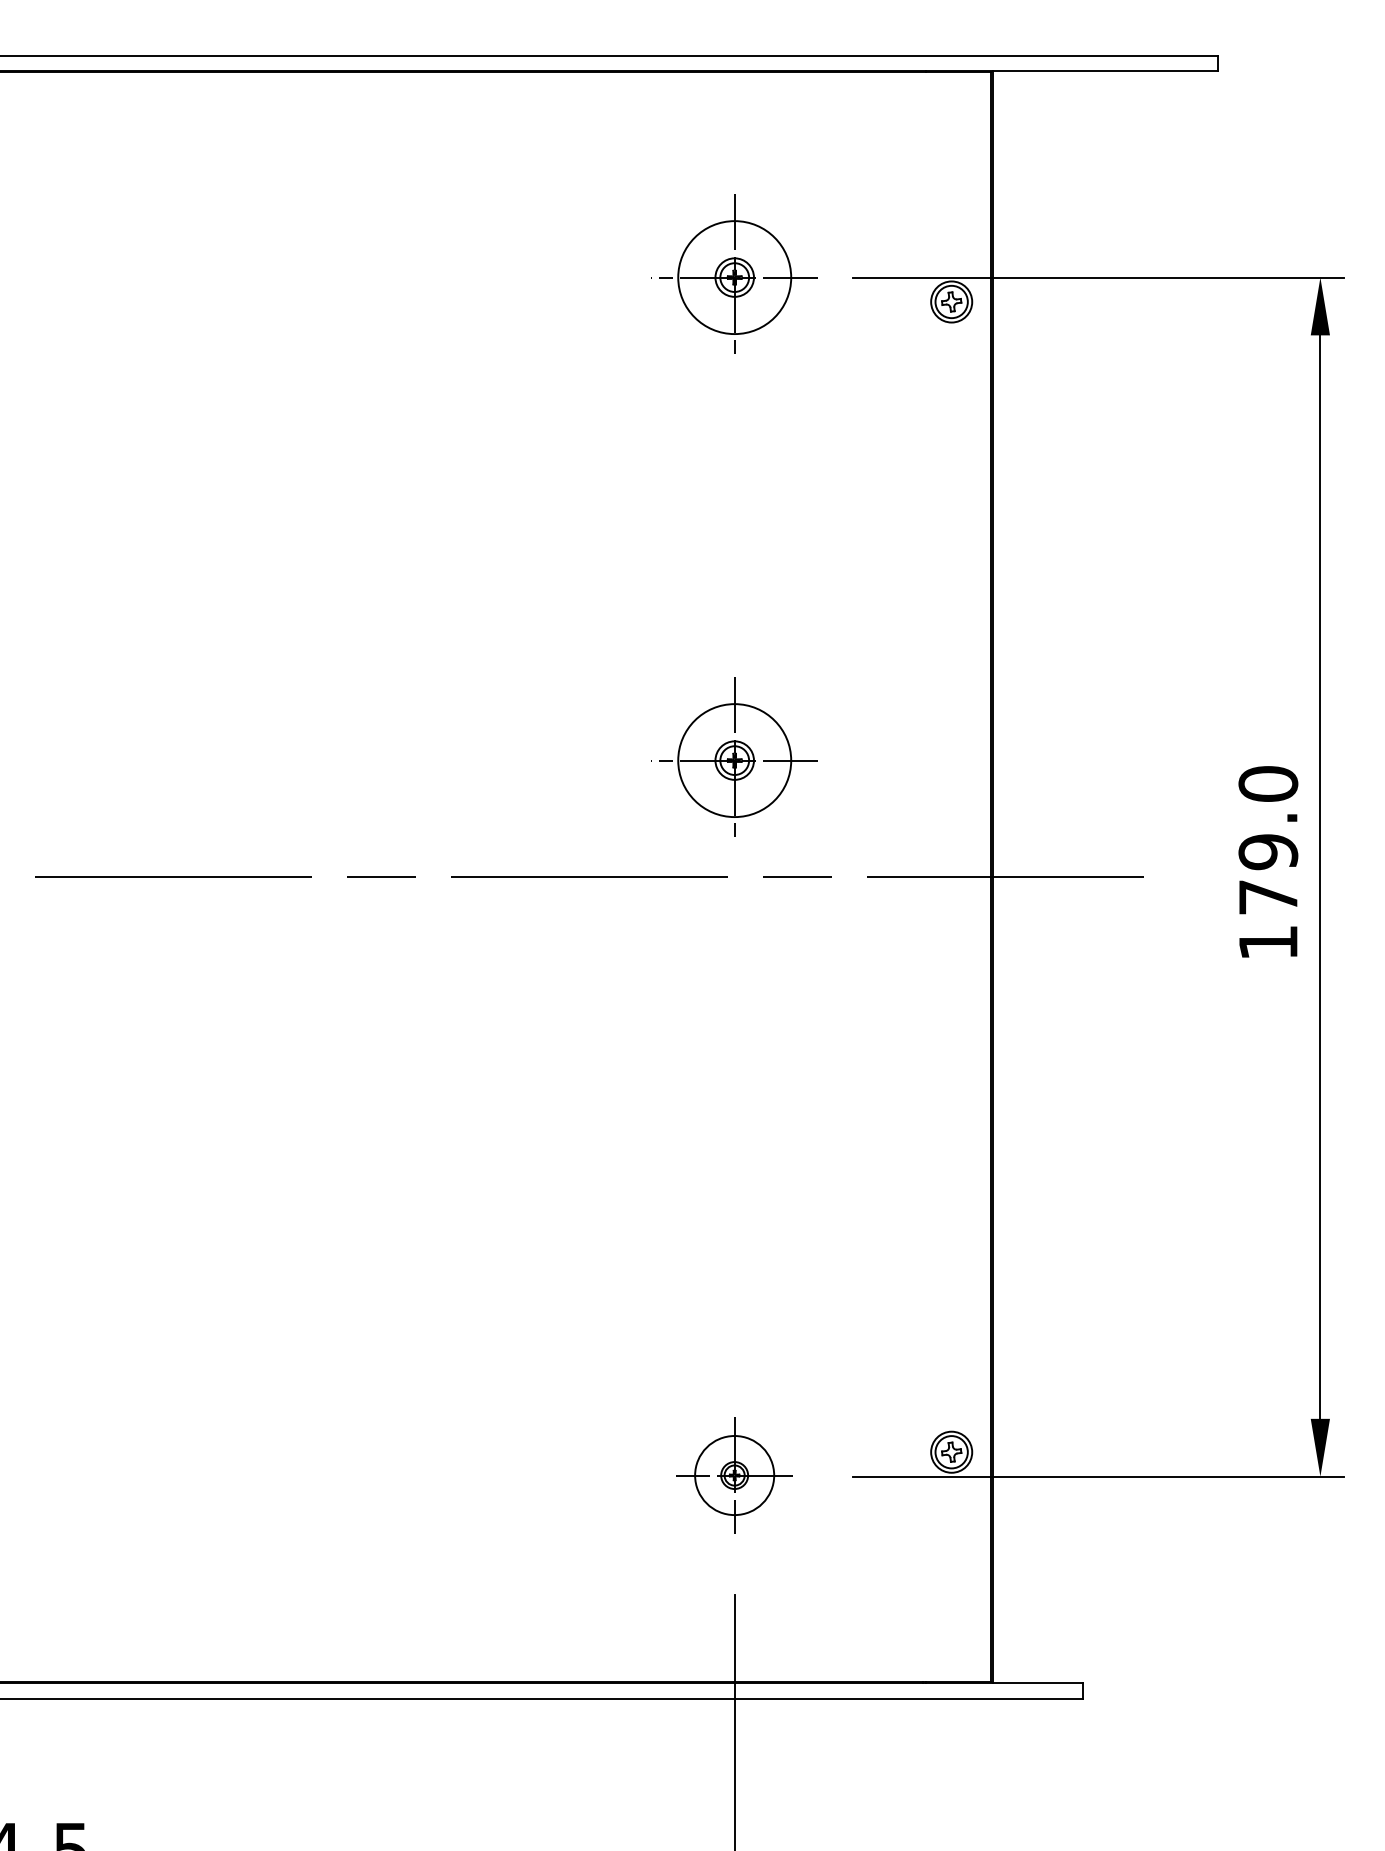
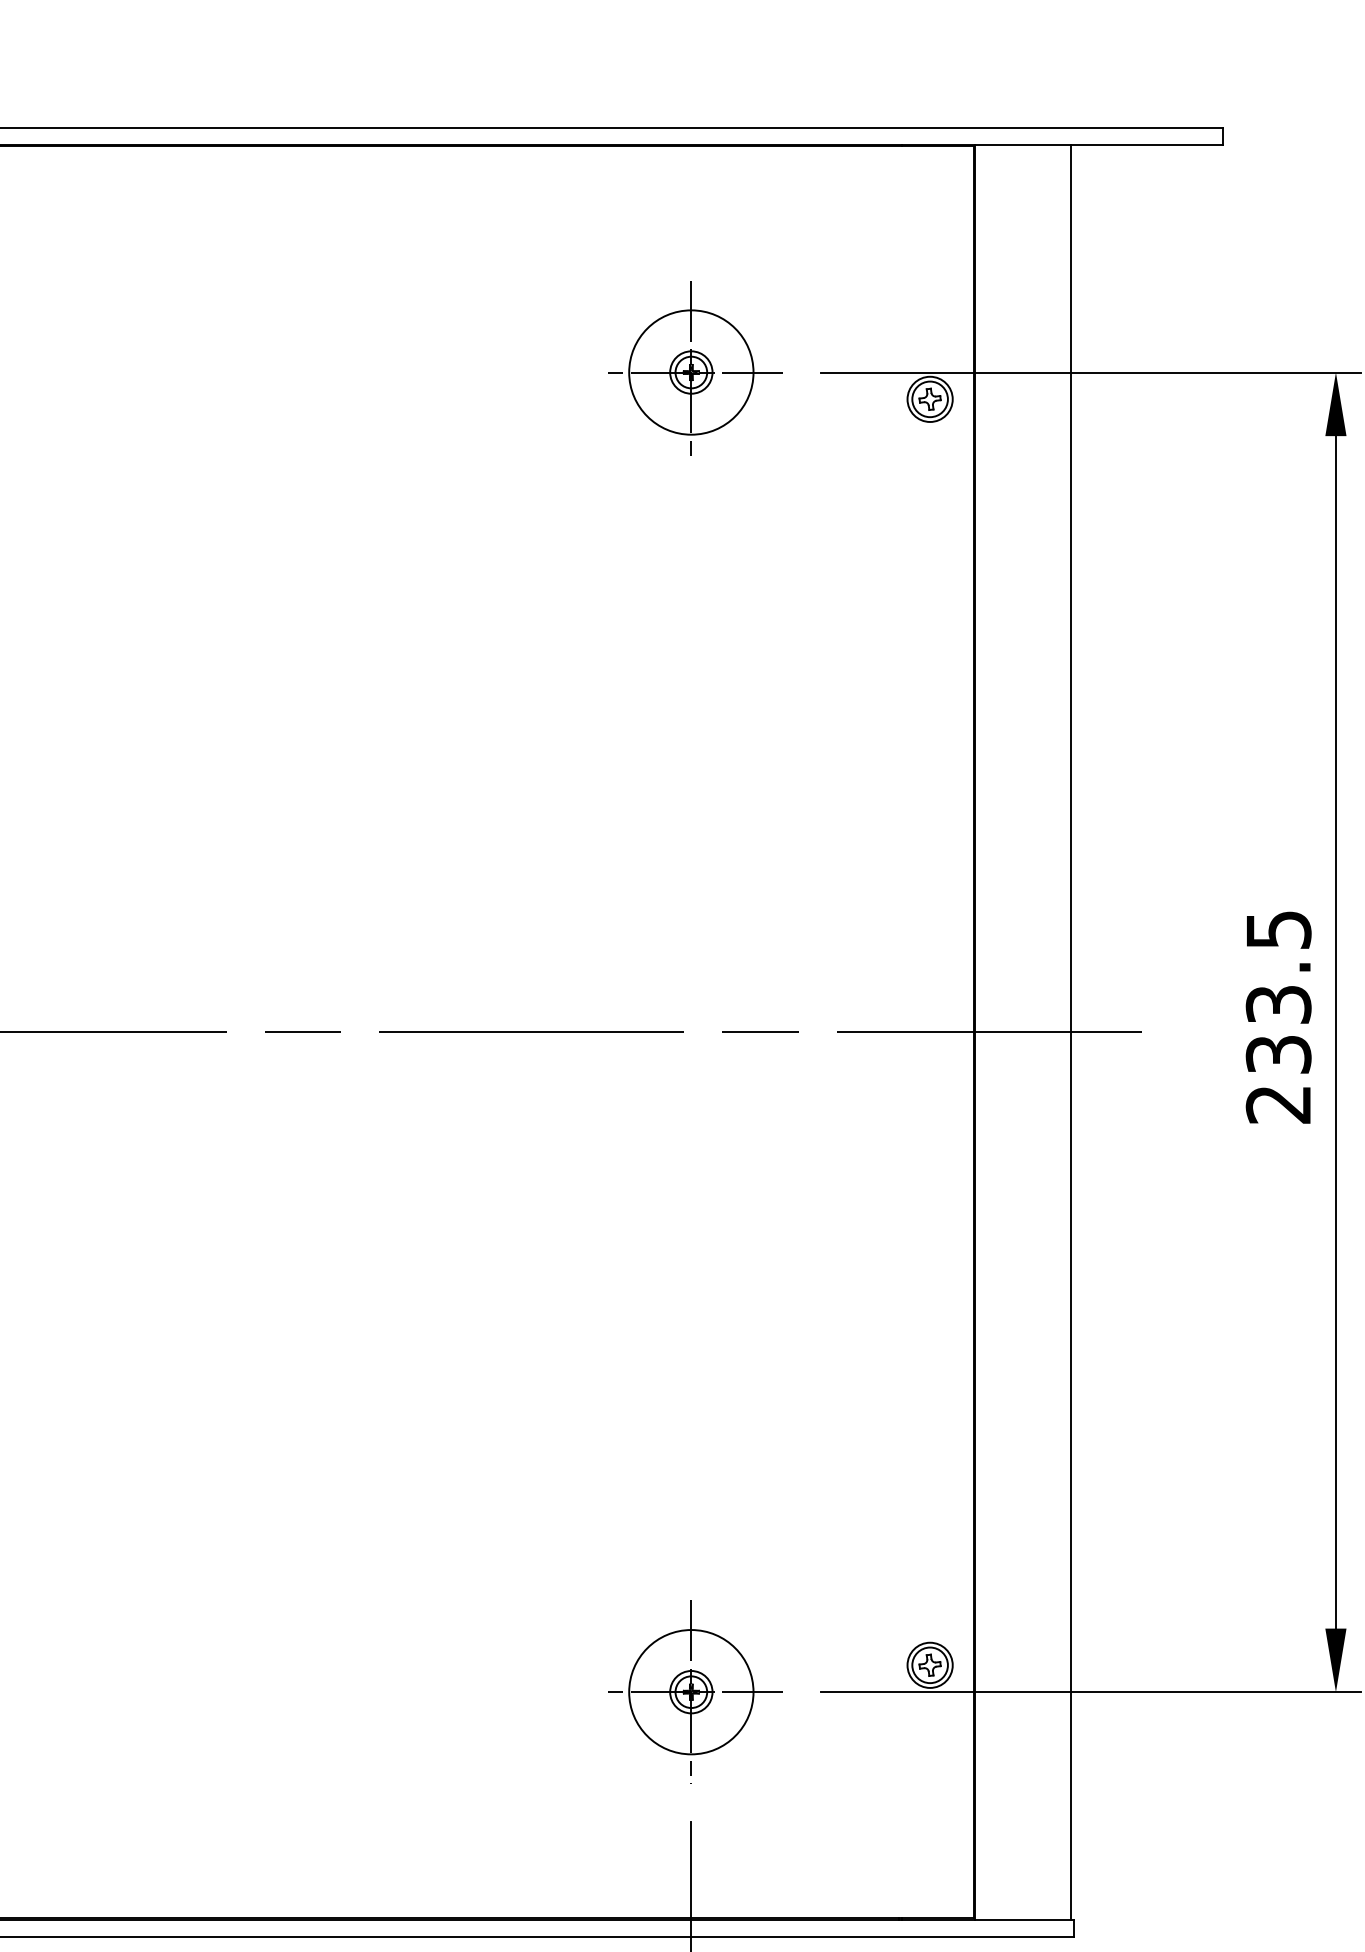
part: (734, 756) -> (691, 899), removed
text: (1268, 863) -> (1278, 1017), 179.0 -> 233.5
line: (1080, 876) -> (1071, 1031), added
part: (734, 1472) -> (691, 1687), size x1.43

